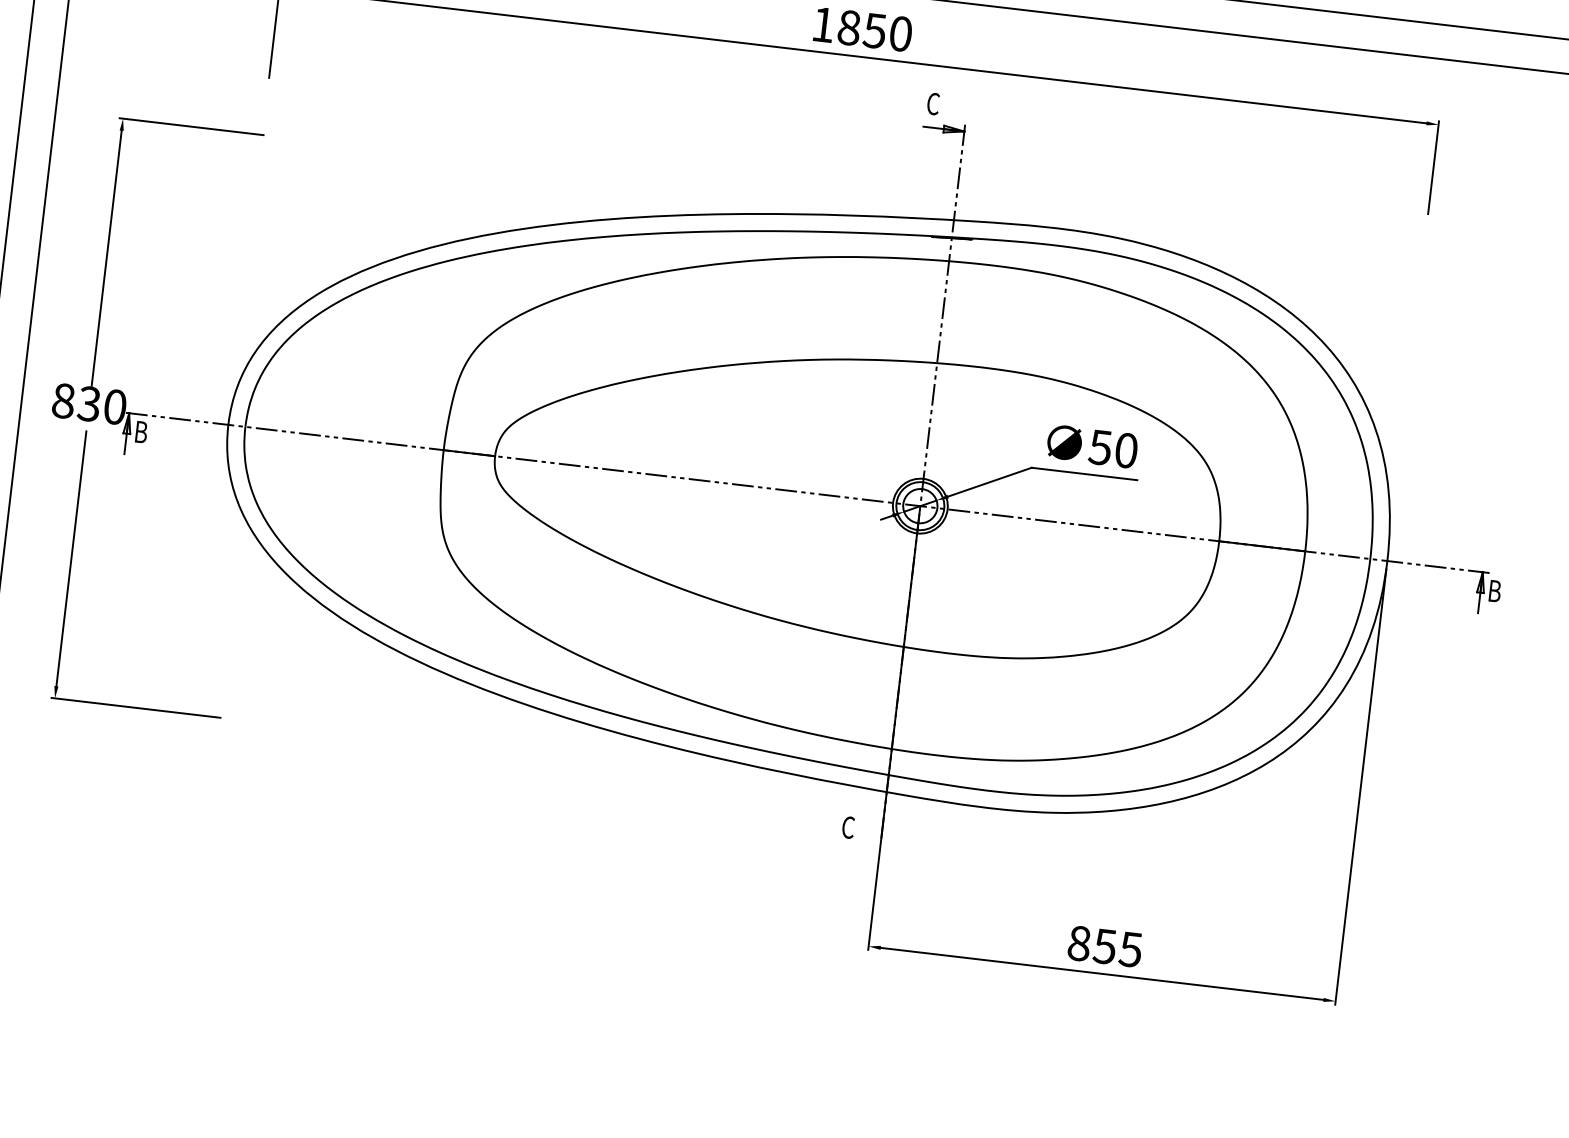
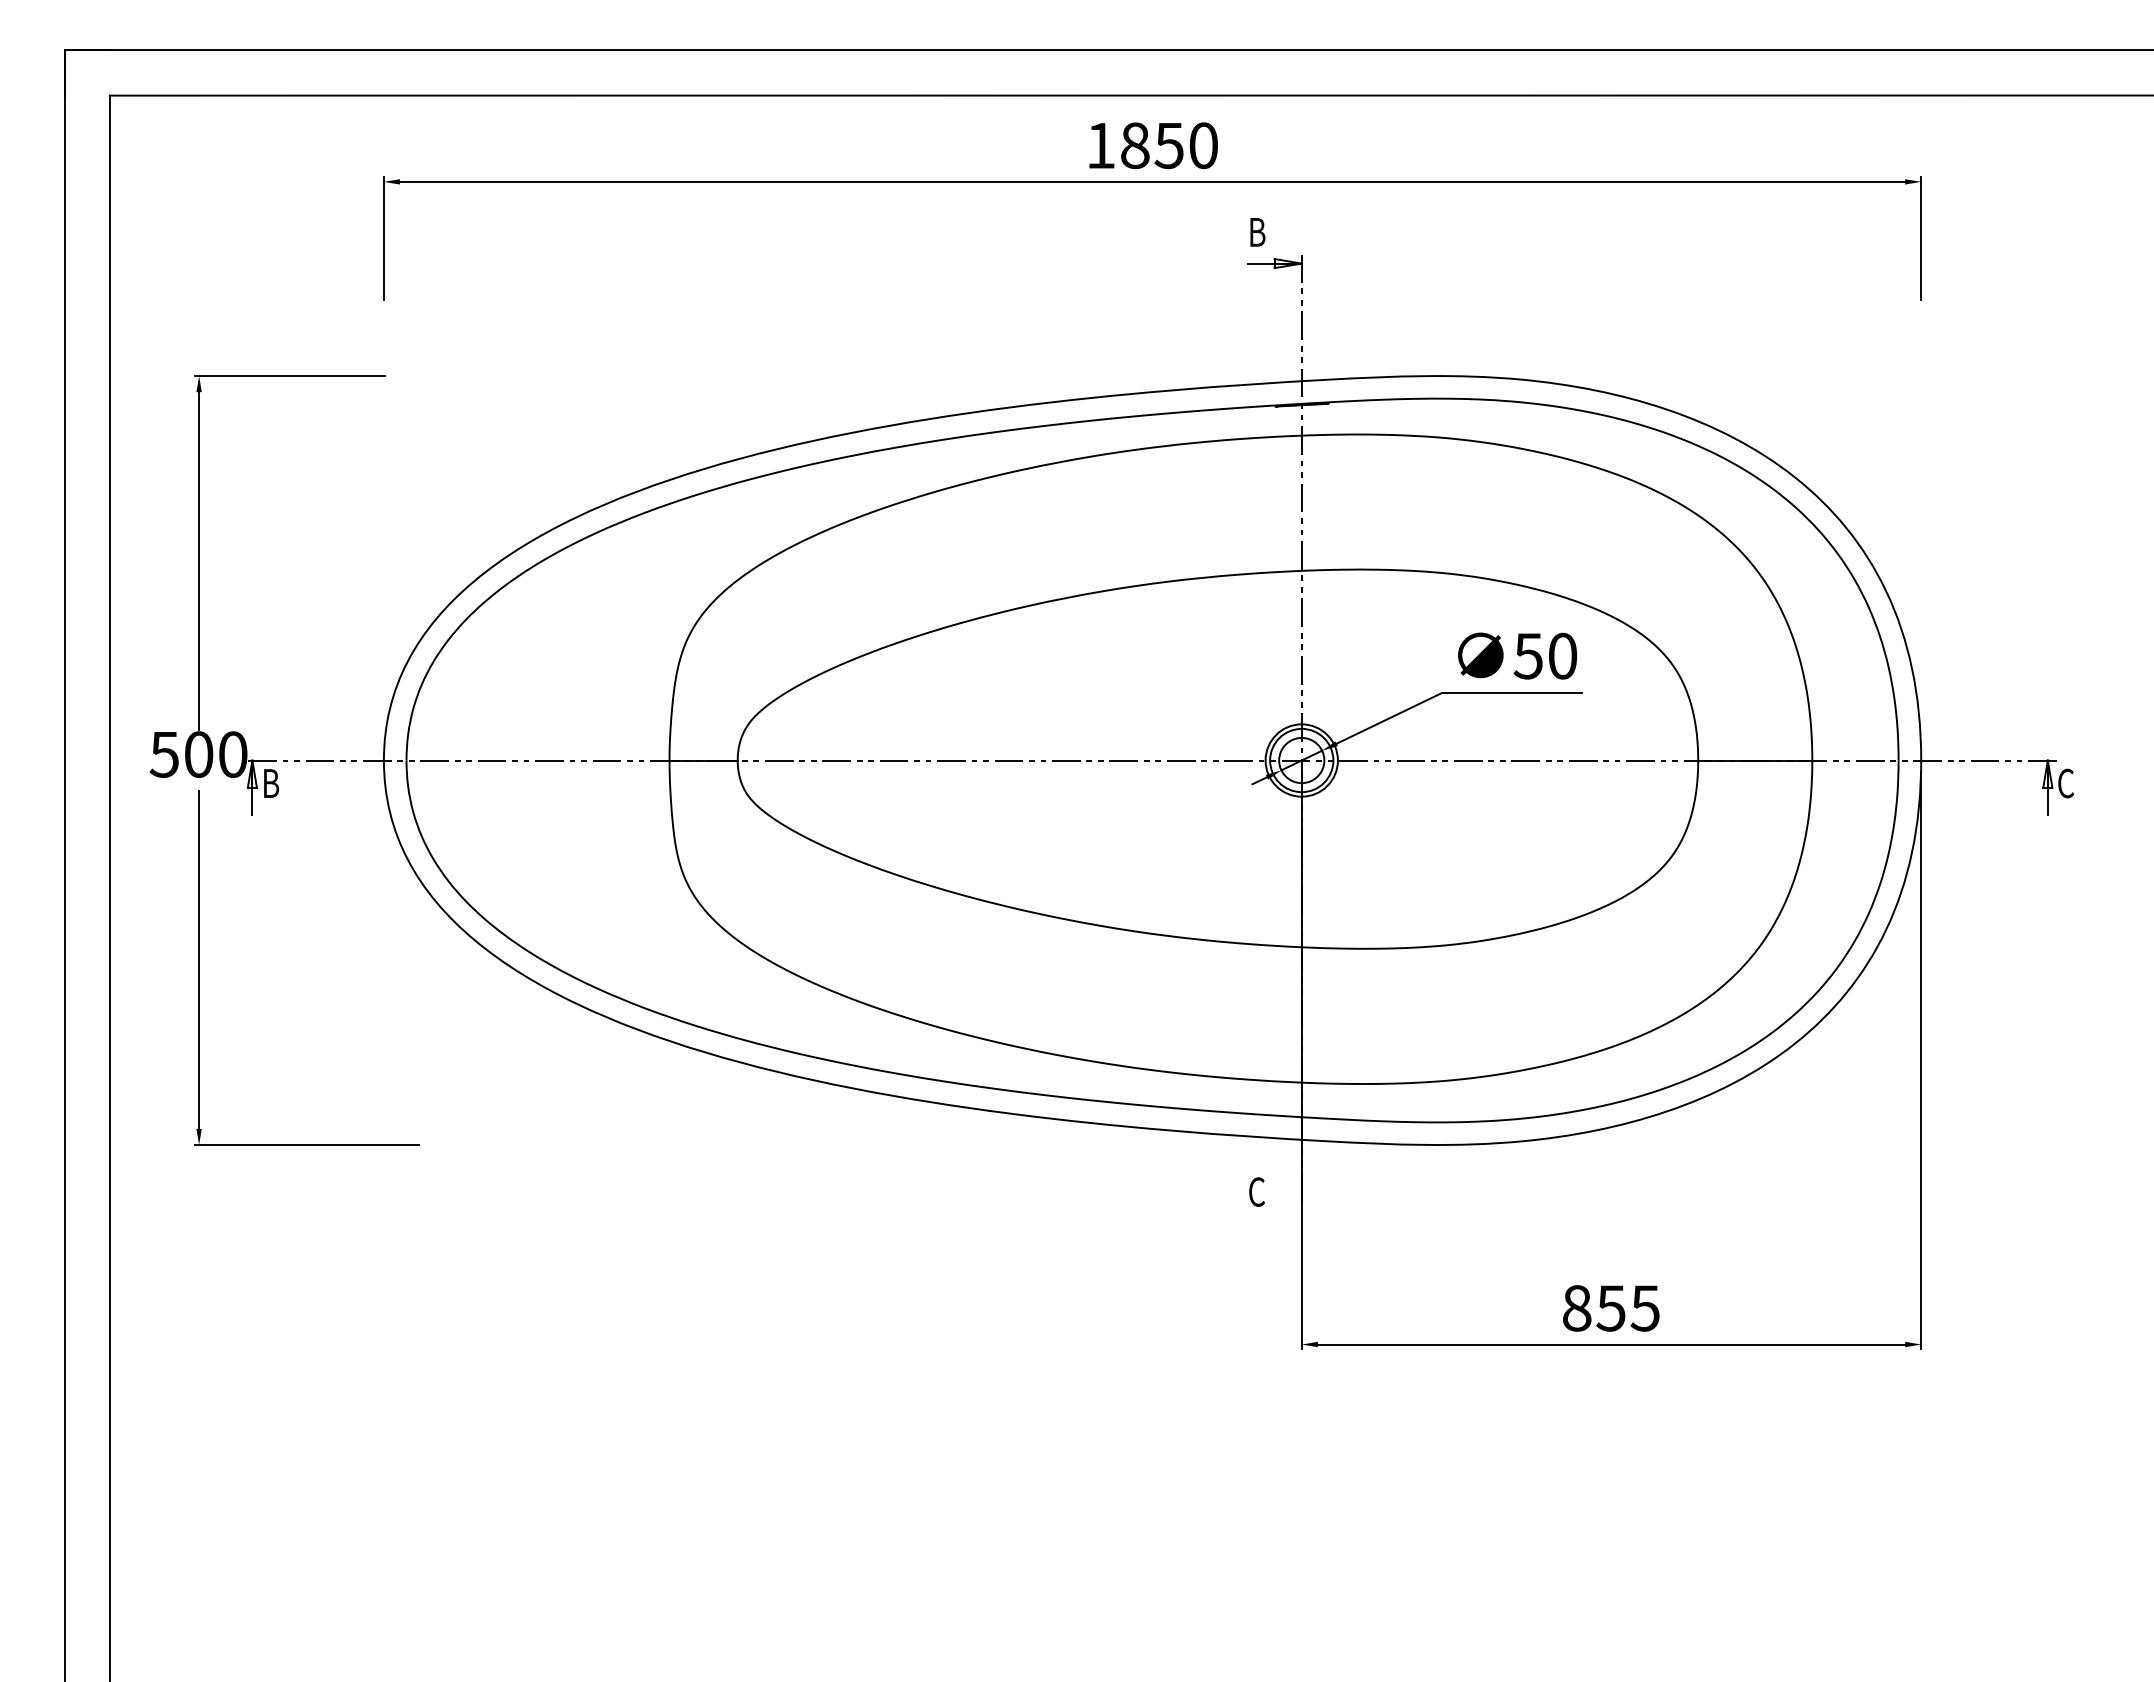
text: (933, 104) -> (1257, 232), C -> B
text: (76, 402) -> (181, 754), 830 -> 500
text: (1494, 591) -> (2066, 783), B -> C

